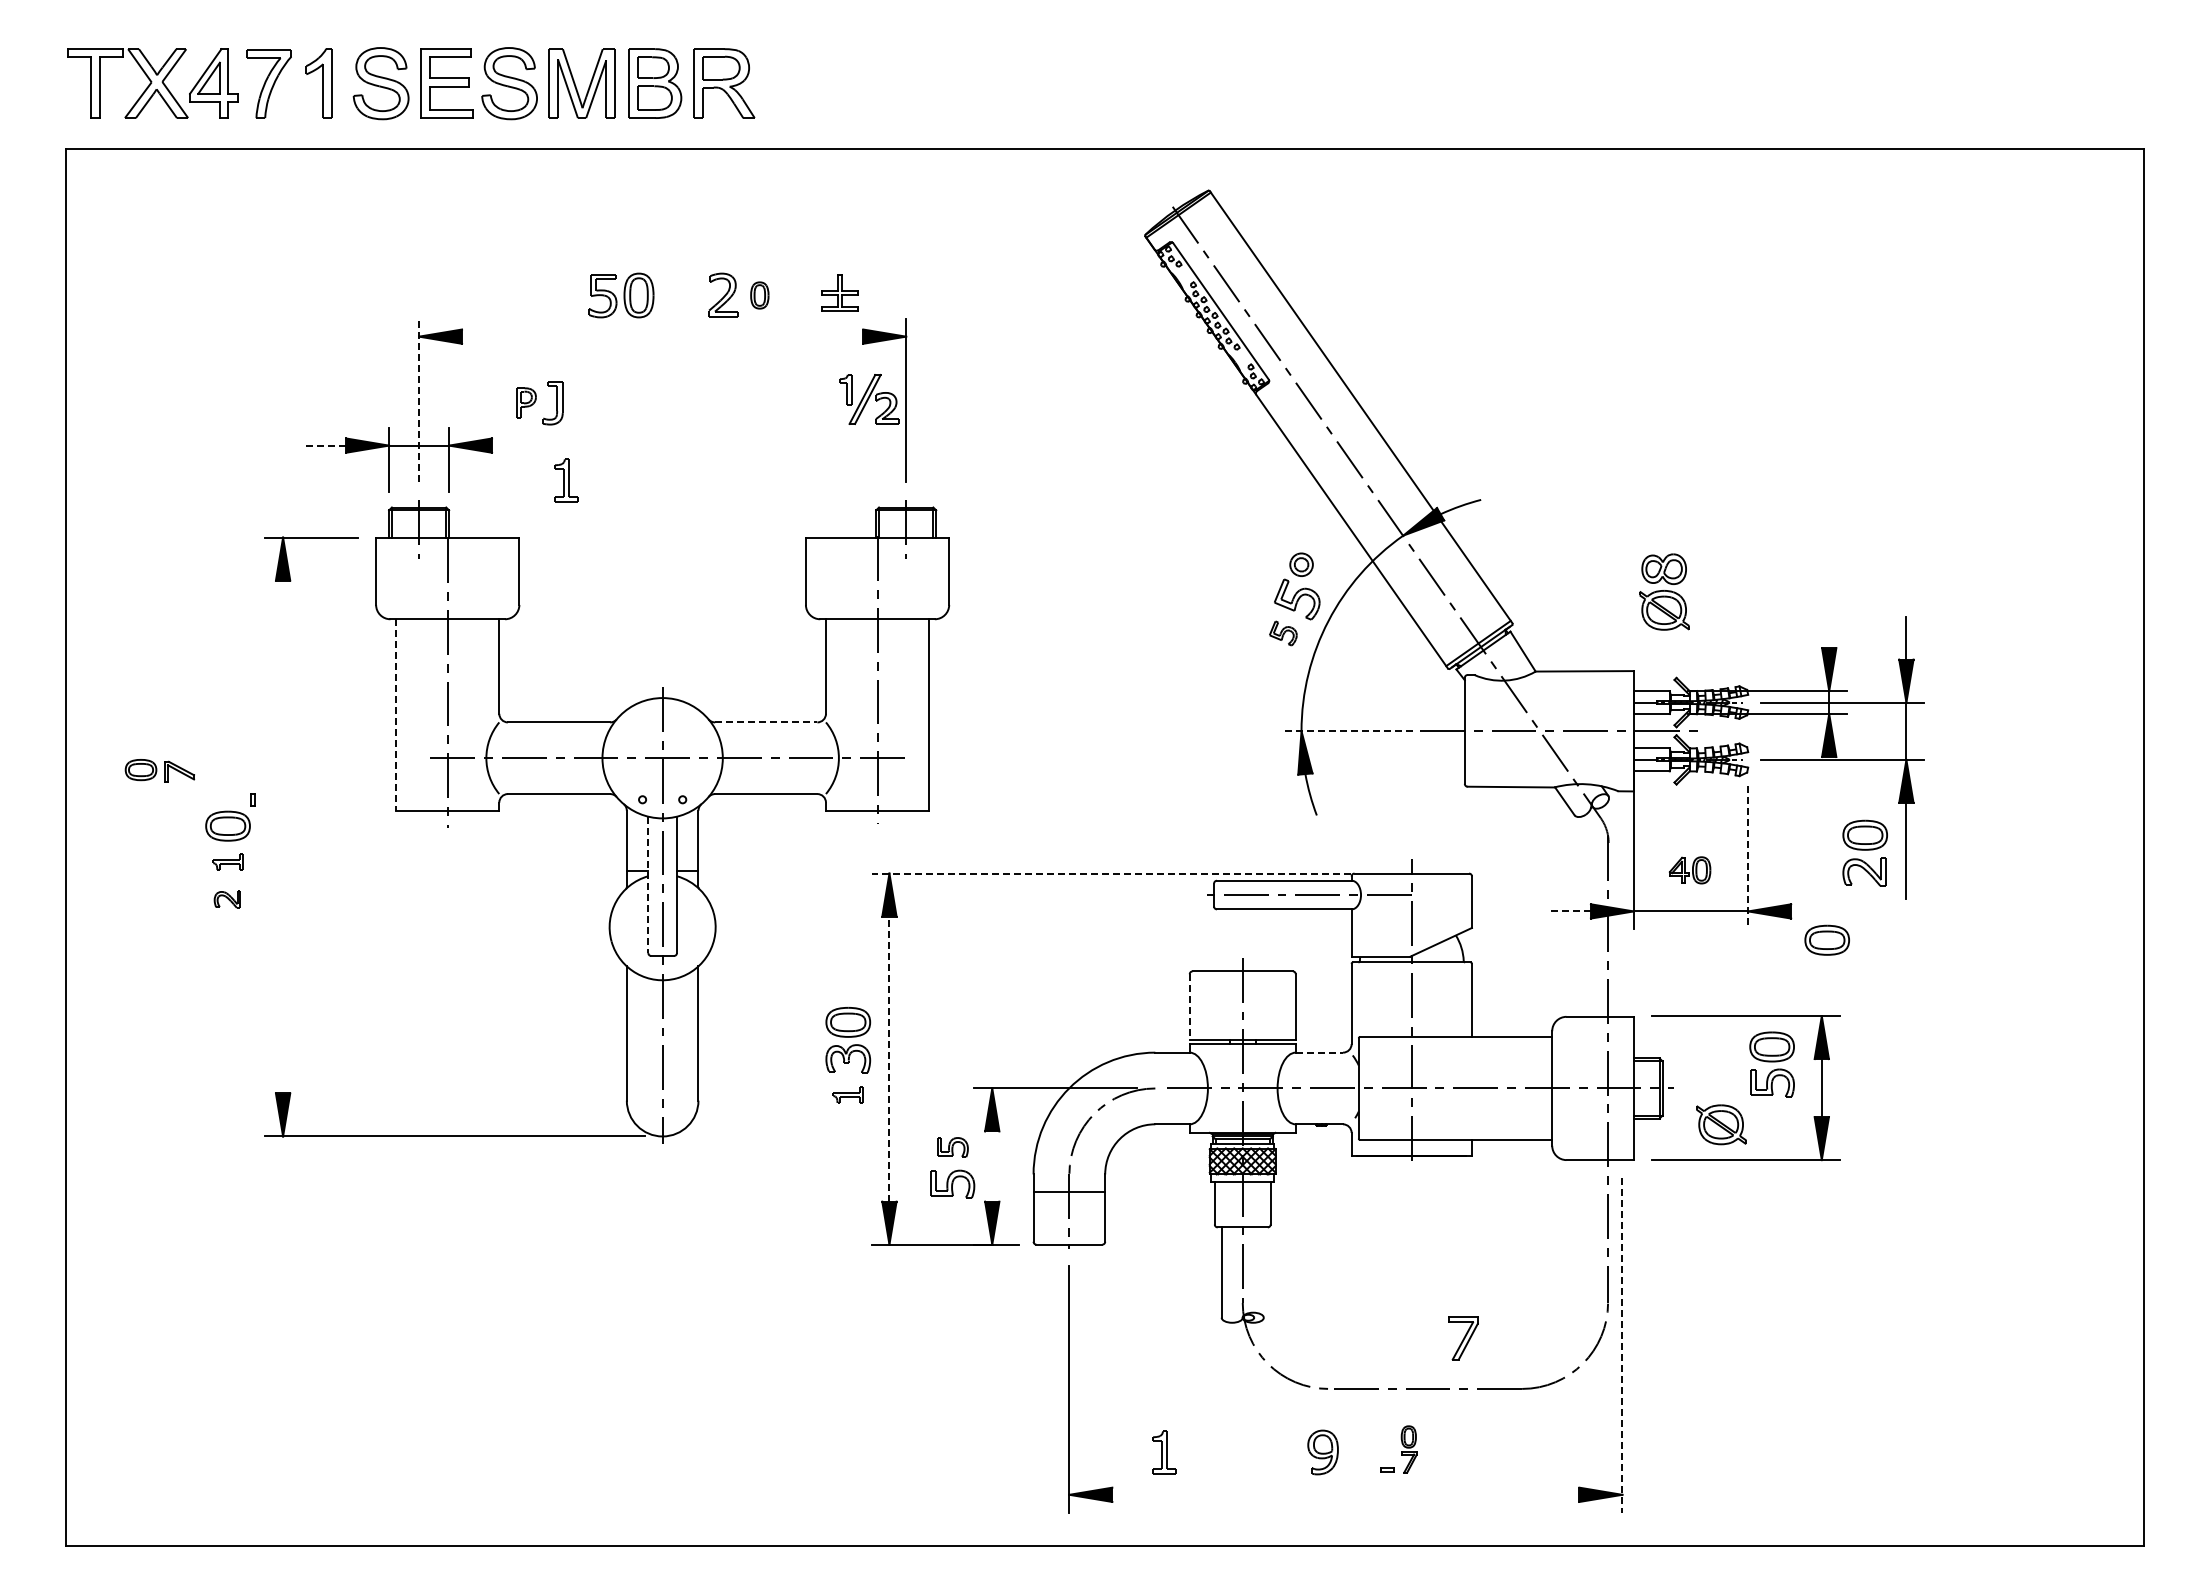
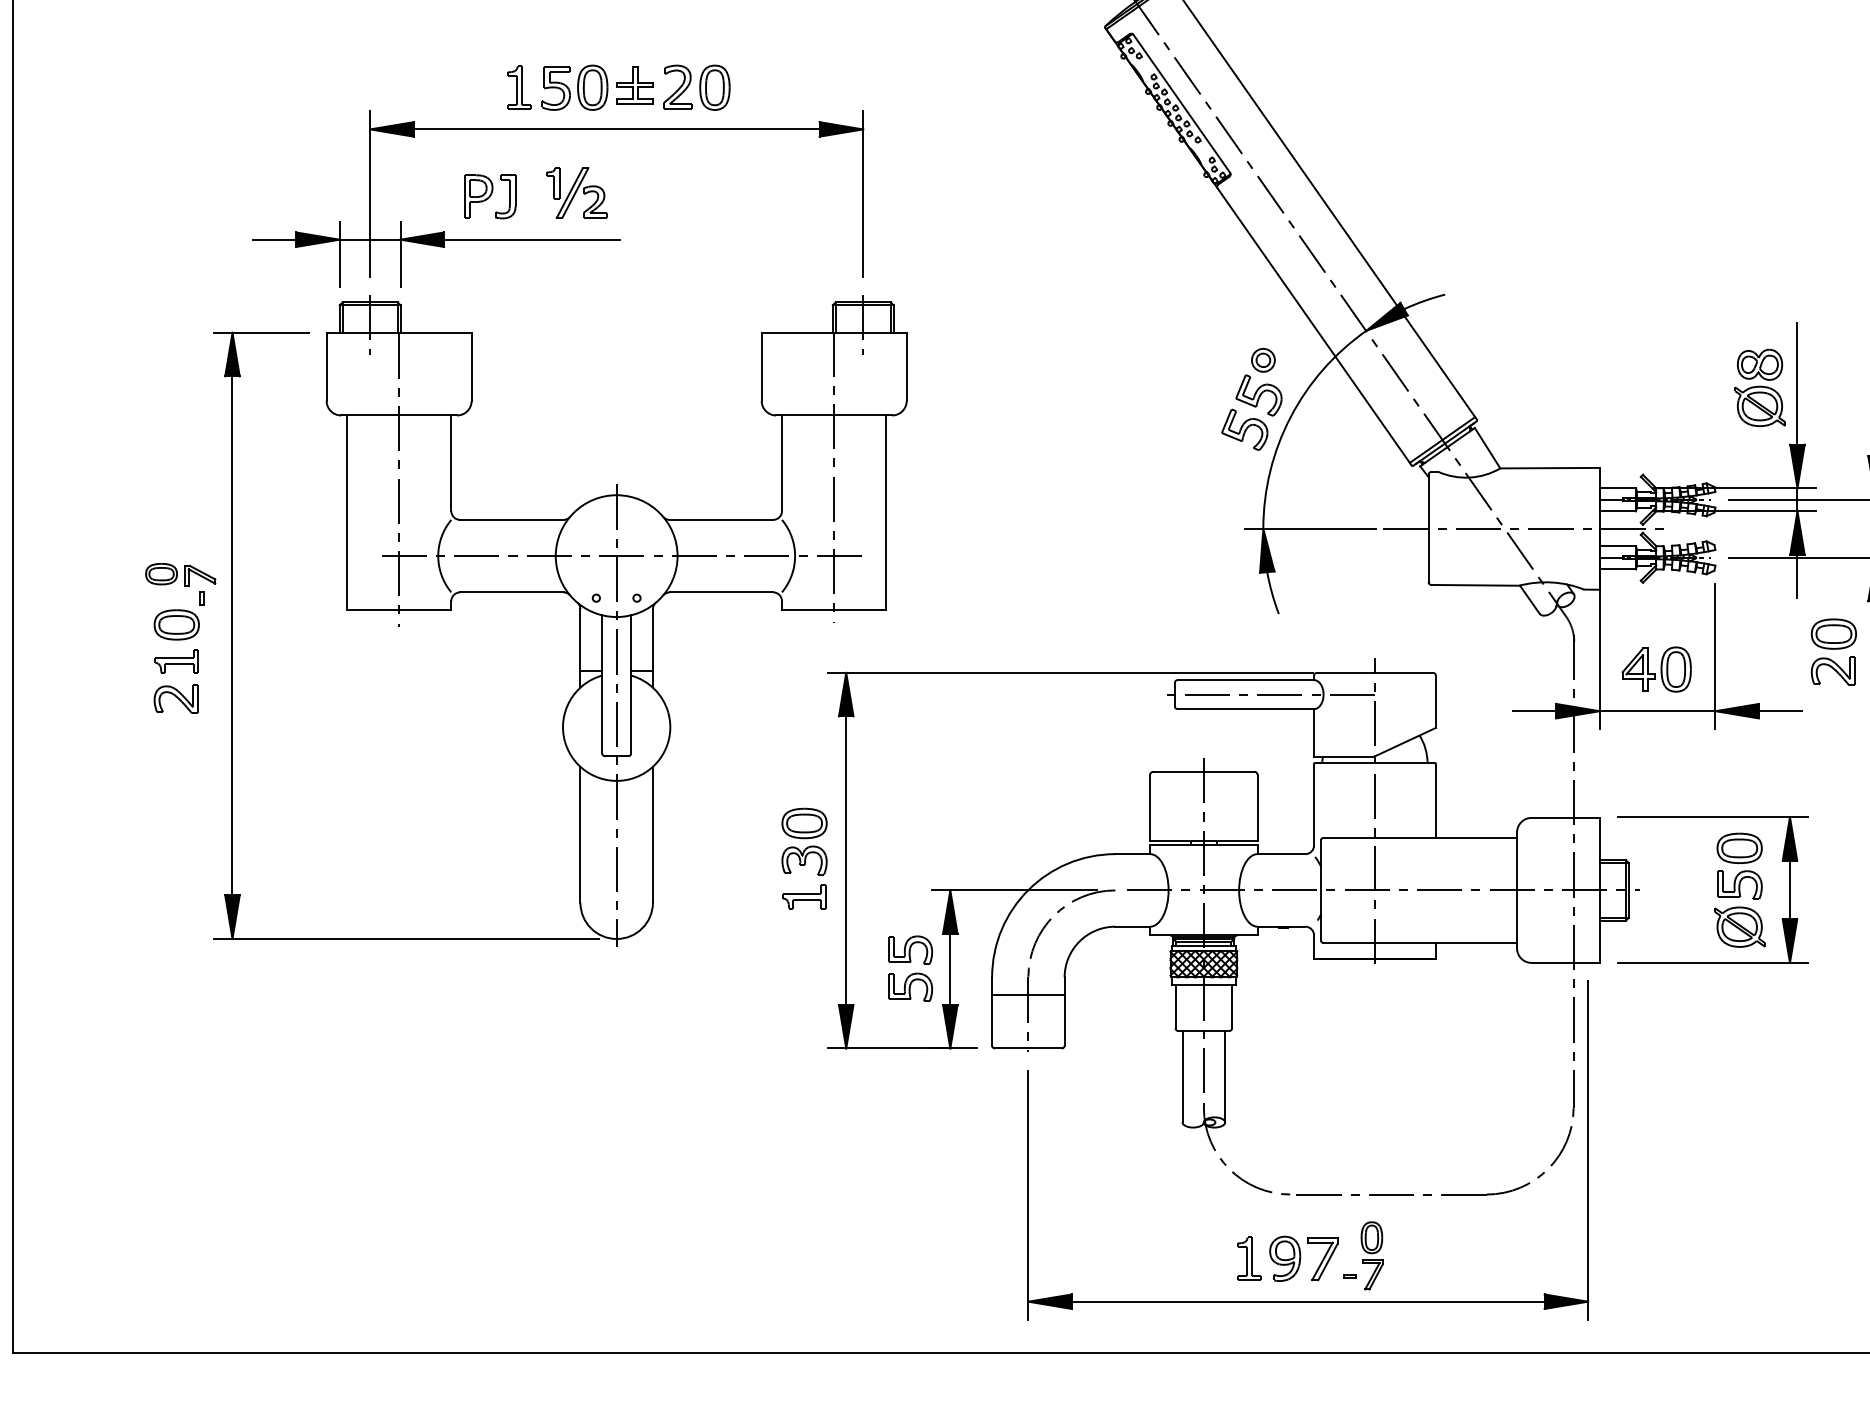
part: (839, 292) -> (634, 84), moved
part: (759, 295) -> (714, 87), size x1.67
line: (662, 336) -> (616, 129), added
part: (869, 399) -> (577, 193), moved
line: (419, 400) -> (370, 194), dashed -> solid
part: (526, 402) -> (478, 196), size x1.43
line: (324, 445) -> (274, 239), dashed -> solid
line: (578, 445) -> (531, 239), added
part: (566, 480) -> (519, 87), moved
line: (1829, 588) -> (1797, 384), added
part: (1664, 591) -> (1760, 387), moved
part: (1283, 633) -> (1245, 429), size x1.67
line: (396, 715) -> (347, 512), dashed -> solid
line: (766, 722) -> (721, 519), dashed -> solid
line: (1348, 731) -> (1310, 529), dashed -> solid
part: (159, 770) -> (180, 574), moved
line: (1829, 778) -> (1797, 576), added
line: (283, 836) -> (232, 635), added
line: (1748, 857) -> (1715, 656), dashed -> solid
part: (227, 861) -> (176, 660), size x1.43
part: (1689, 870) -> (1656, 669), size x1.67
line: (1111, 873) -> (1070, 672), dashed -> solid
line: (648, 885) -> (602, 684), dashed -> solid
part: (227, 899) -> (176, 699), size x1.67
line: (1568, 911) -> (1533, 711), dashed -> solid
line: (1812, 911) -> (1780, 711), added
part: (1826, 939) -> (1794, 739), removed
line: (1189, 1007) -> (1149, 808), dashed -> solid
line: (1319, 1052) -> (1281, 853), dashed -> solid
line: (889, 1059) -> (846, 861), dashed -> solid
part: (847, 1094) -> (803, 896), size x1.43
part: (1721, 1124) -> (1740, 926), moved
part: (952, 1147) -> (910, 950), size x1.43
line: (992, 1166) -> (950, 969), added
line: (1263, 1272) -> (1224, 1076), added
part: (1463, 1338) -> (1323, 1258), moved
line: (1622, 1345) -> (1588, 1150), dashed -> solid
part: (1408, 1449) -> (1371, 1255), size x1.43
part: (1164, 1452) -> (1249, 1258), moved
line: (1345, 1494) -> (1307, 1301), added

